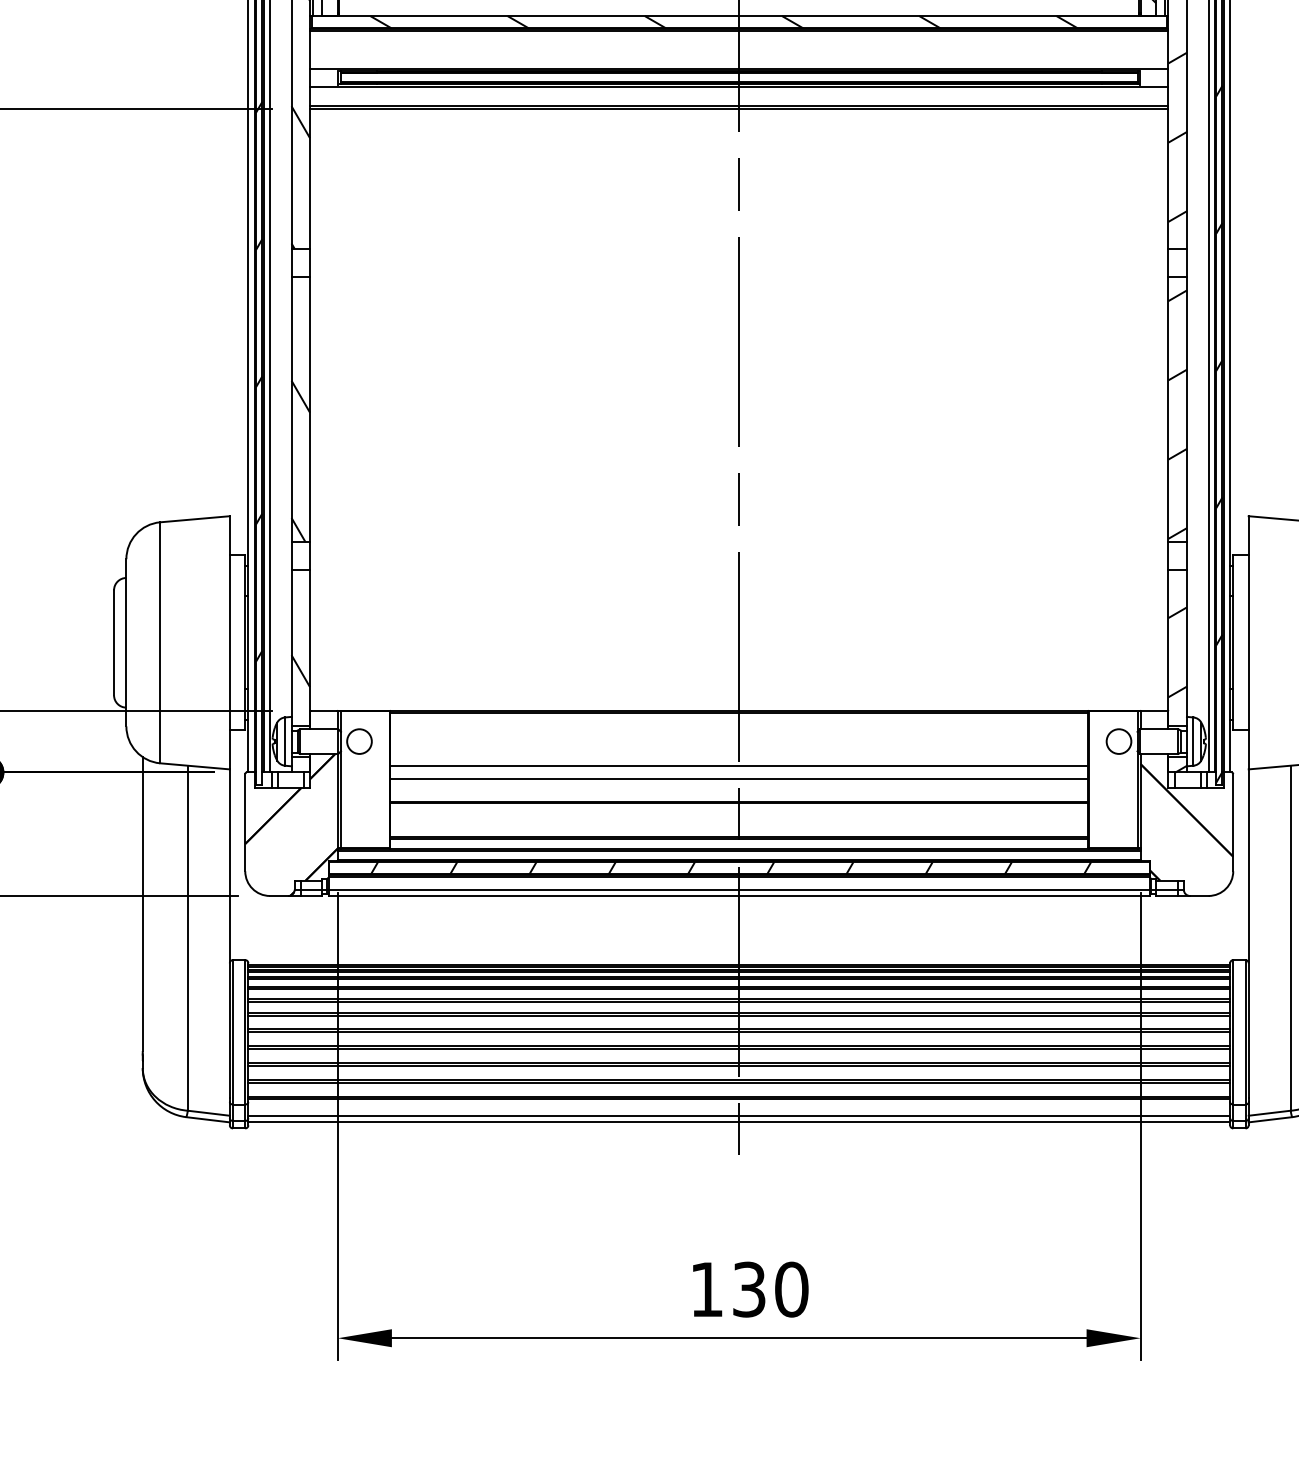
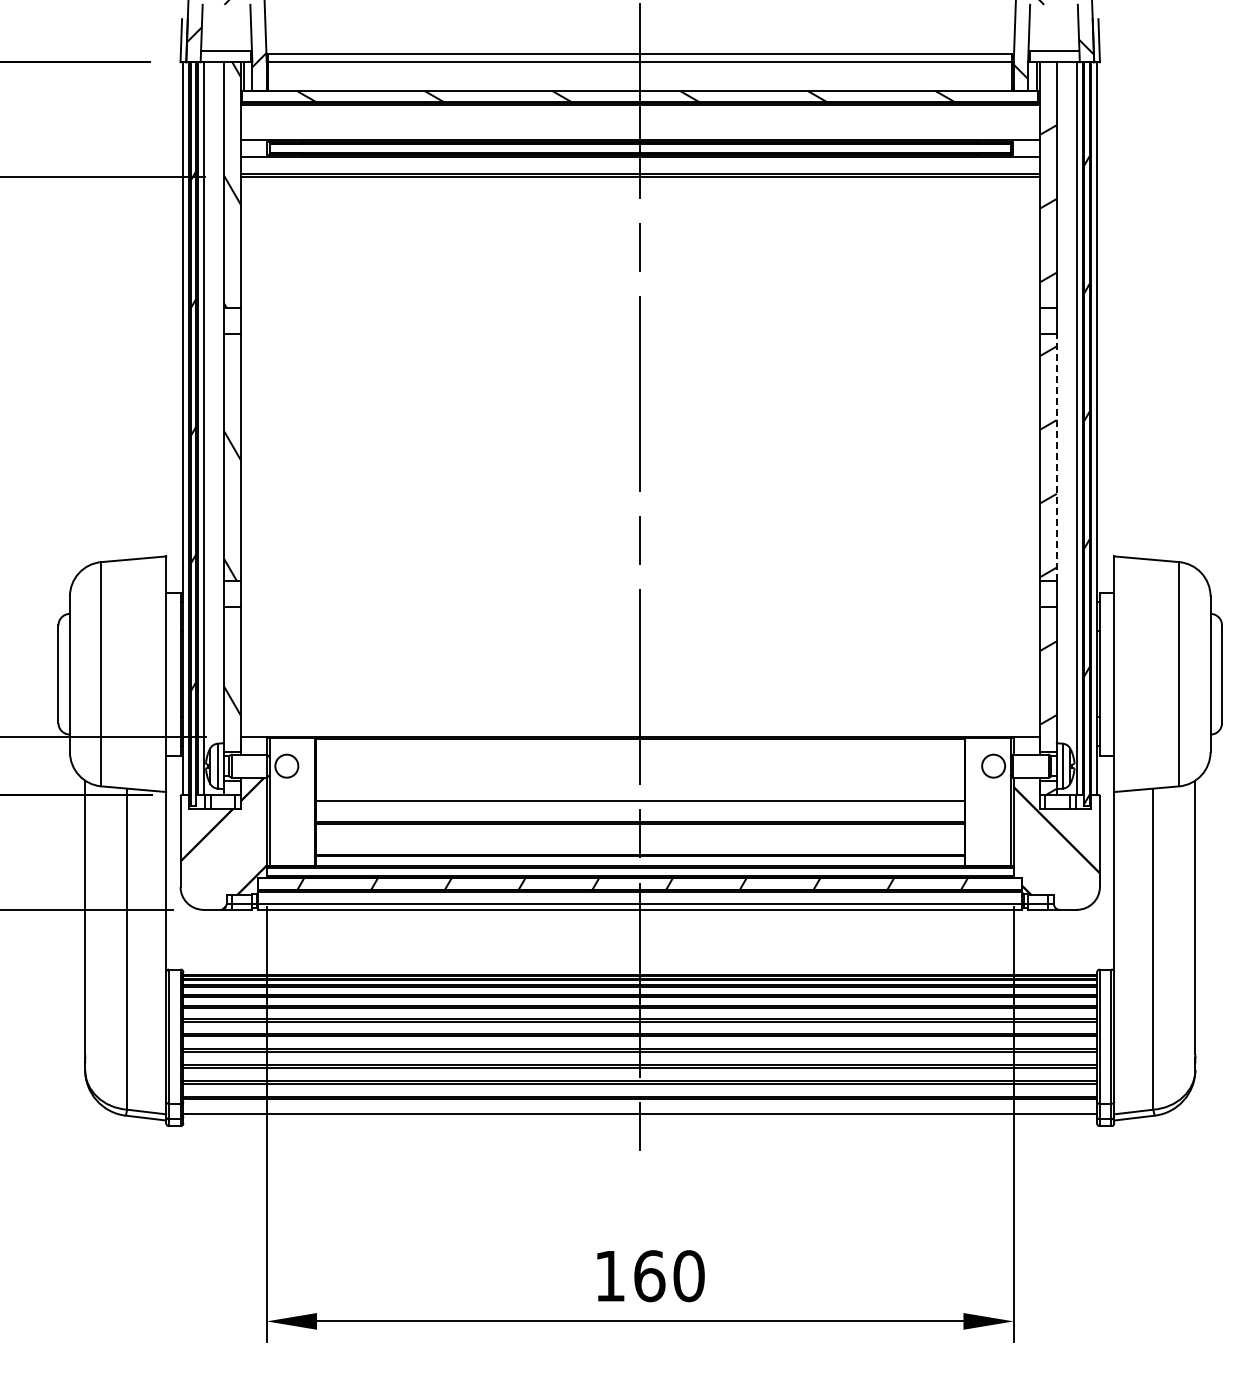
line: (1186, 409) -> (1056, 457), solid -> dashed
line: (738, 766) -> (639, 789), removed
line: (739, 1122) -> (640, 1120), removed
text: (749, 1289) -> (649, 1276), 130 -> 160

